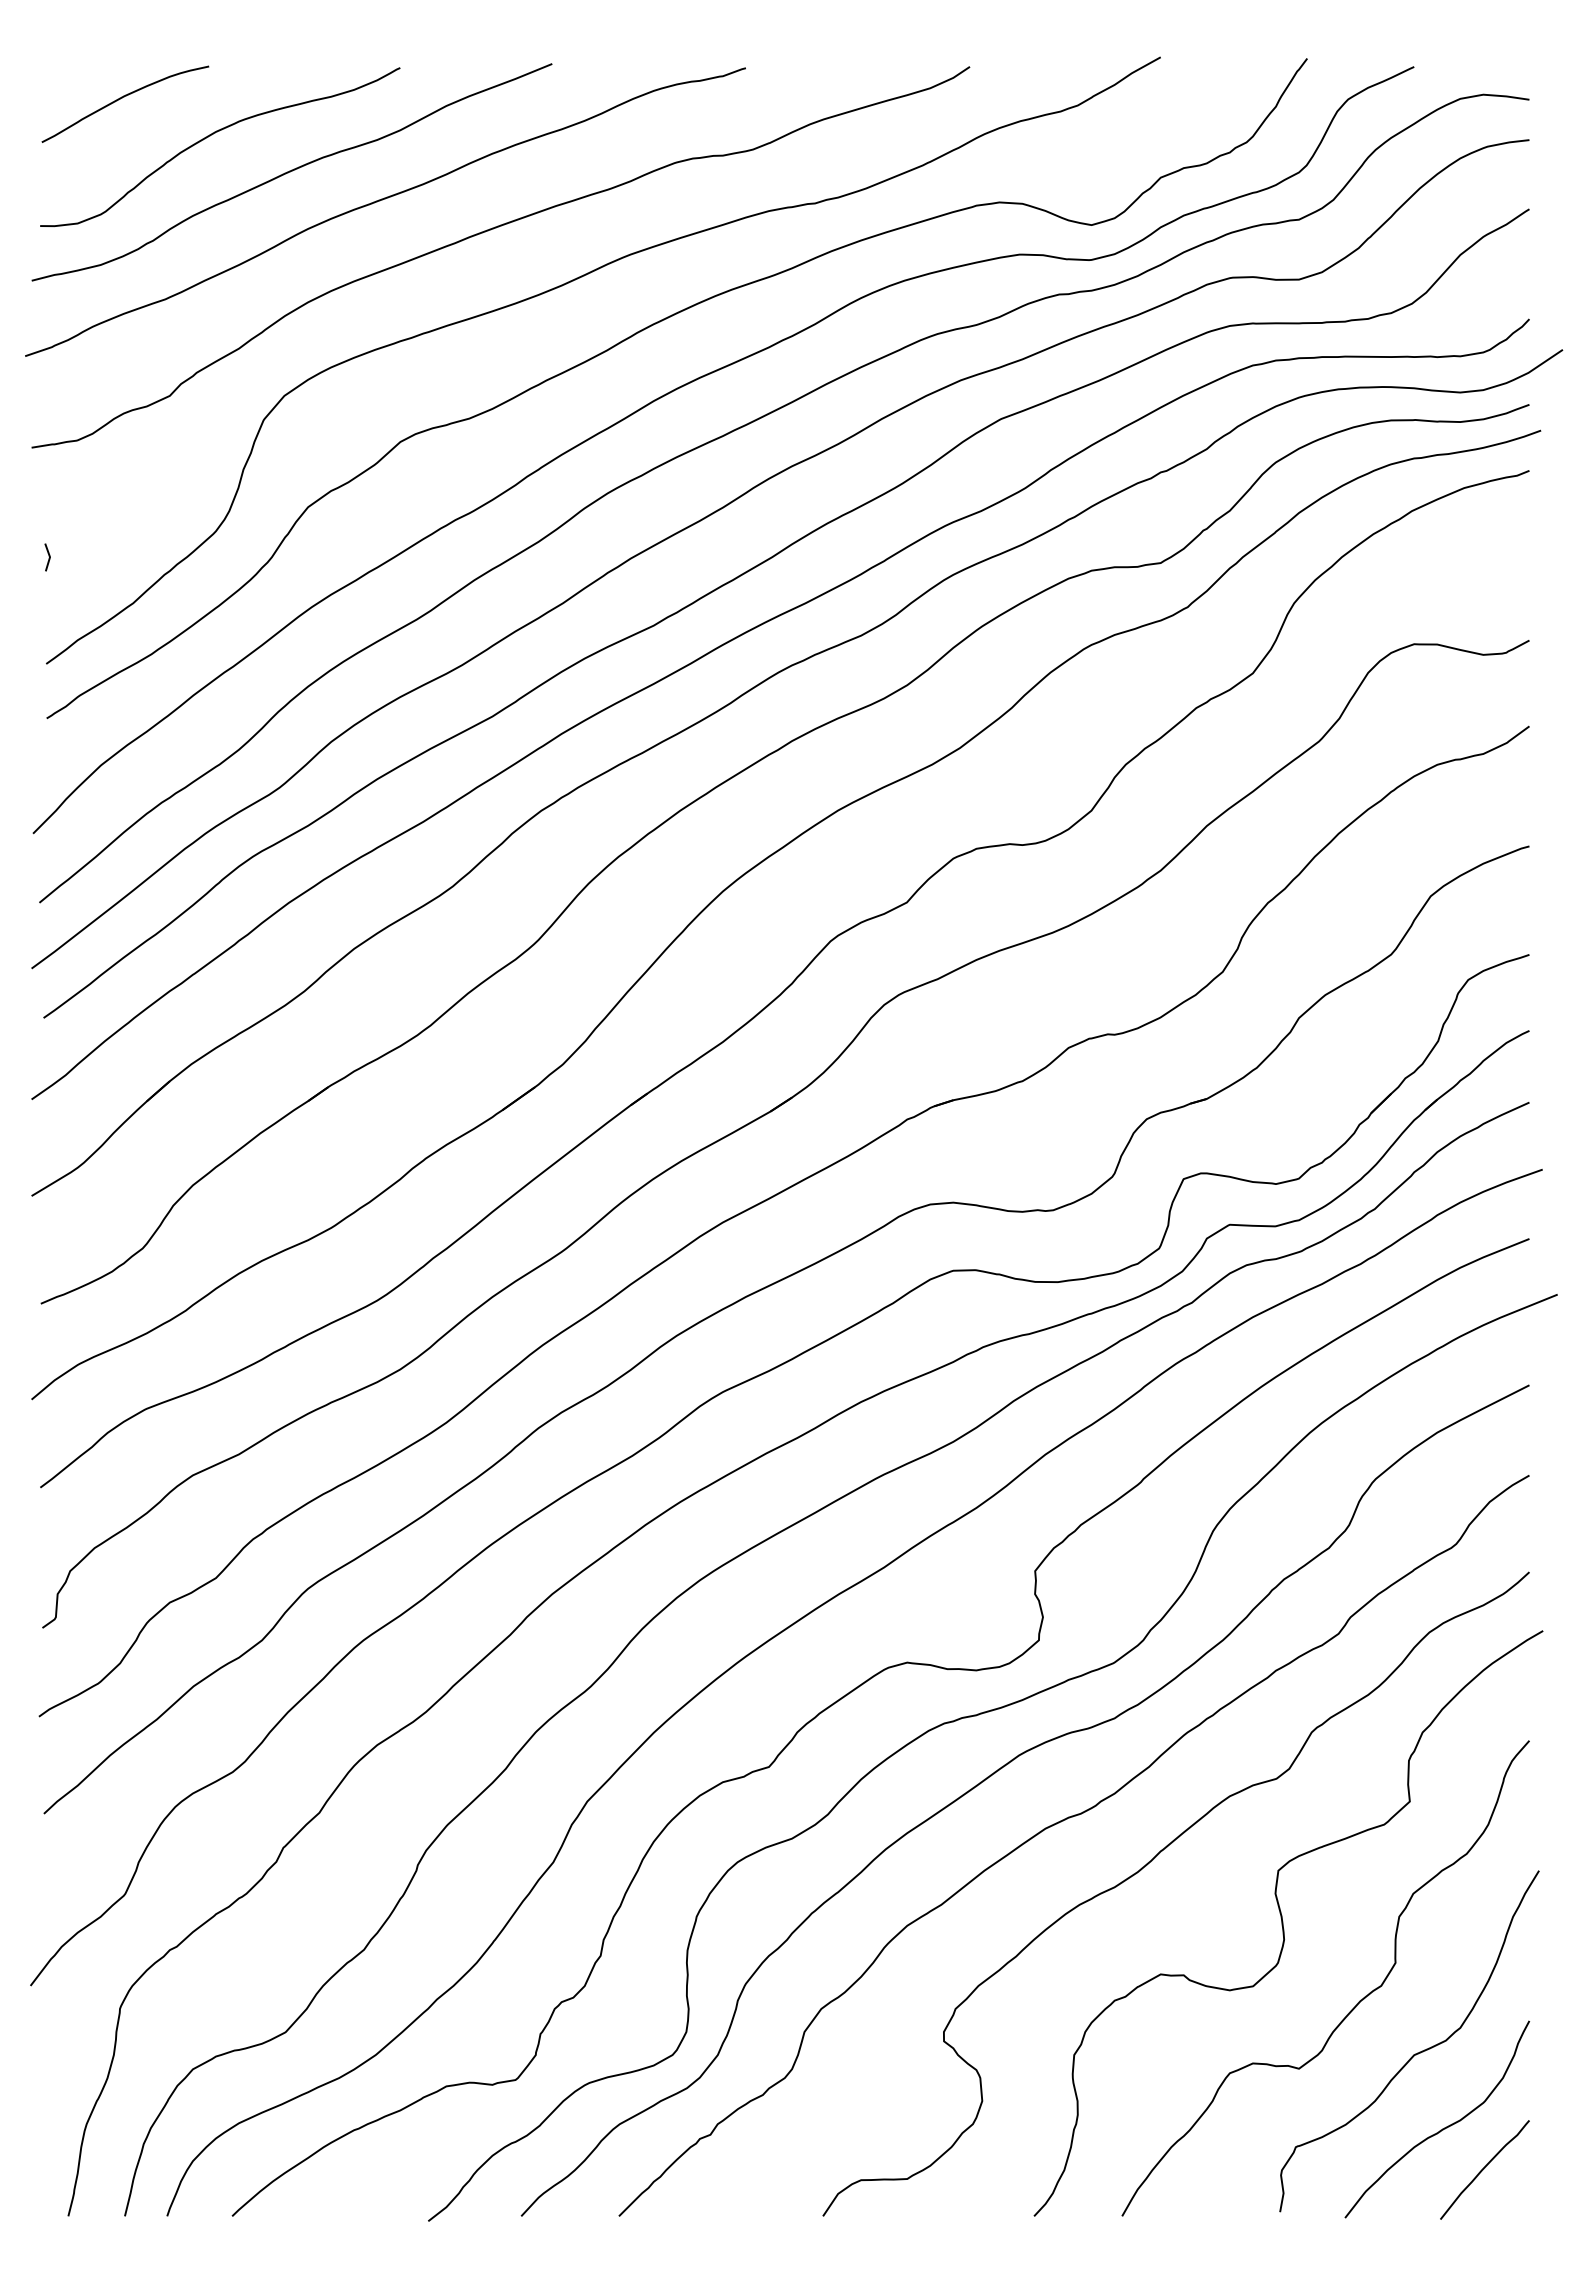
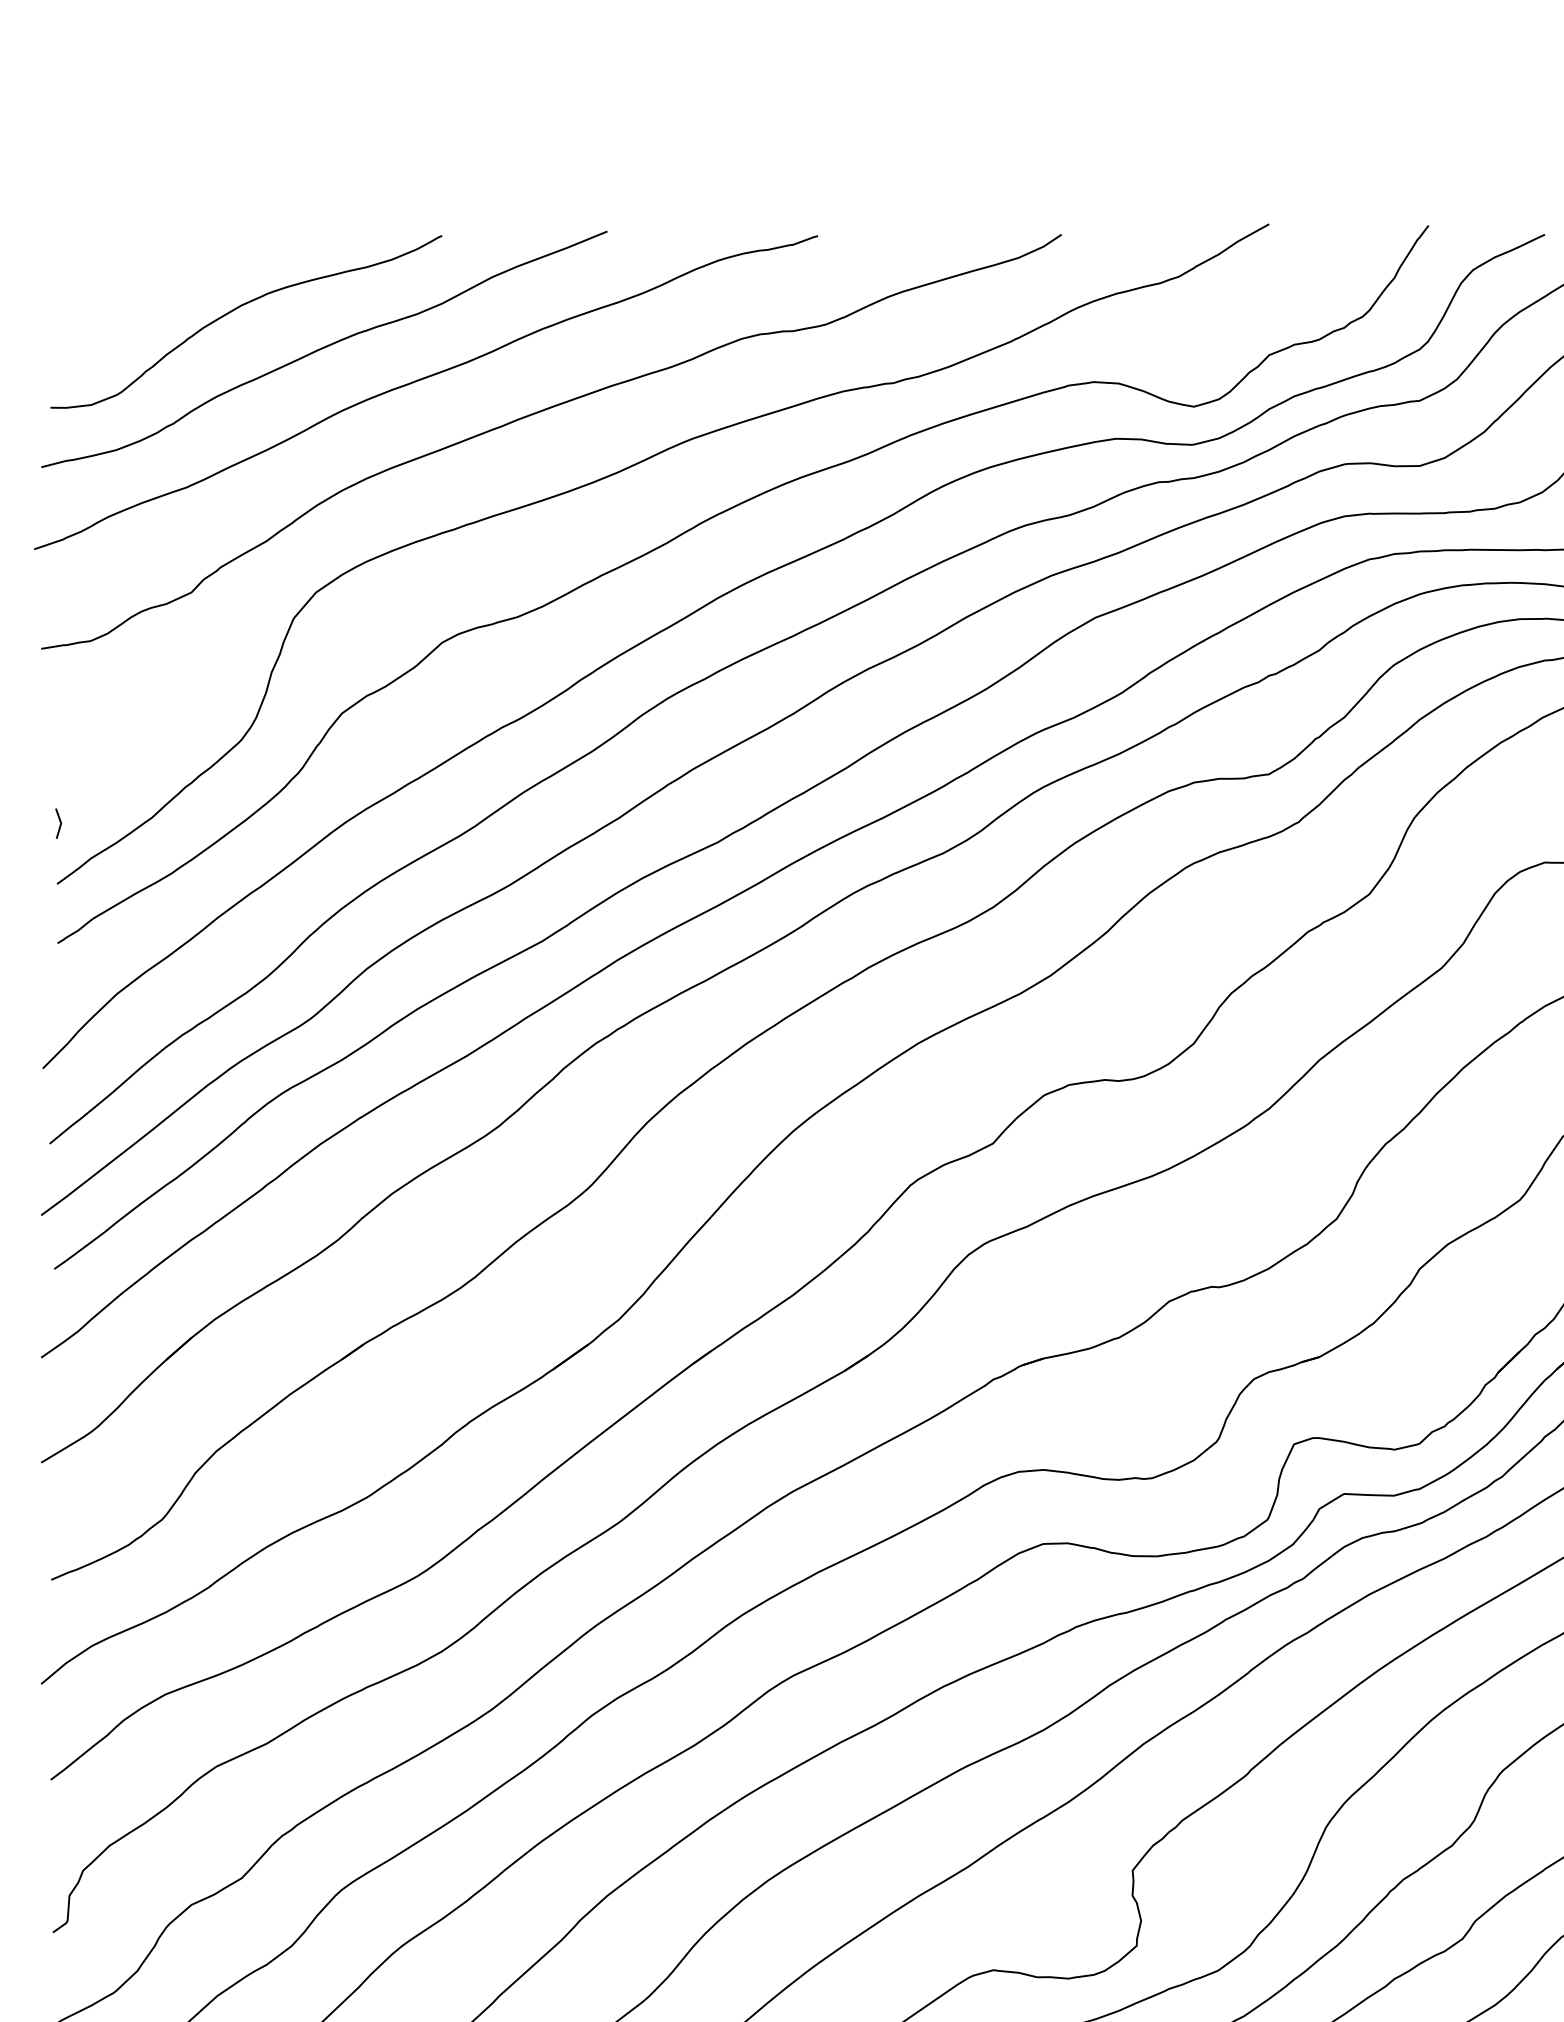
curve: (122, 98) -> (140, 269), removed
line: (48, 556) -> (59, 822), moved

